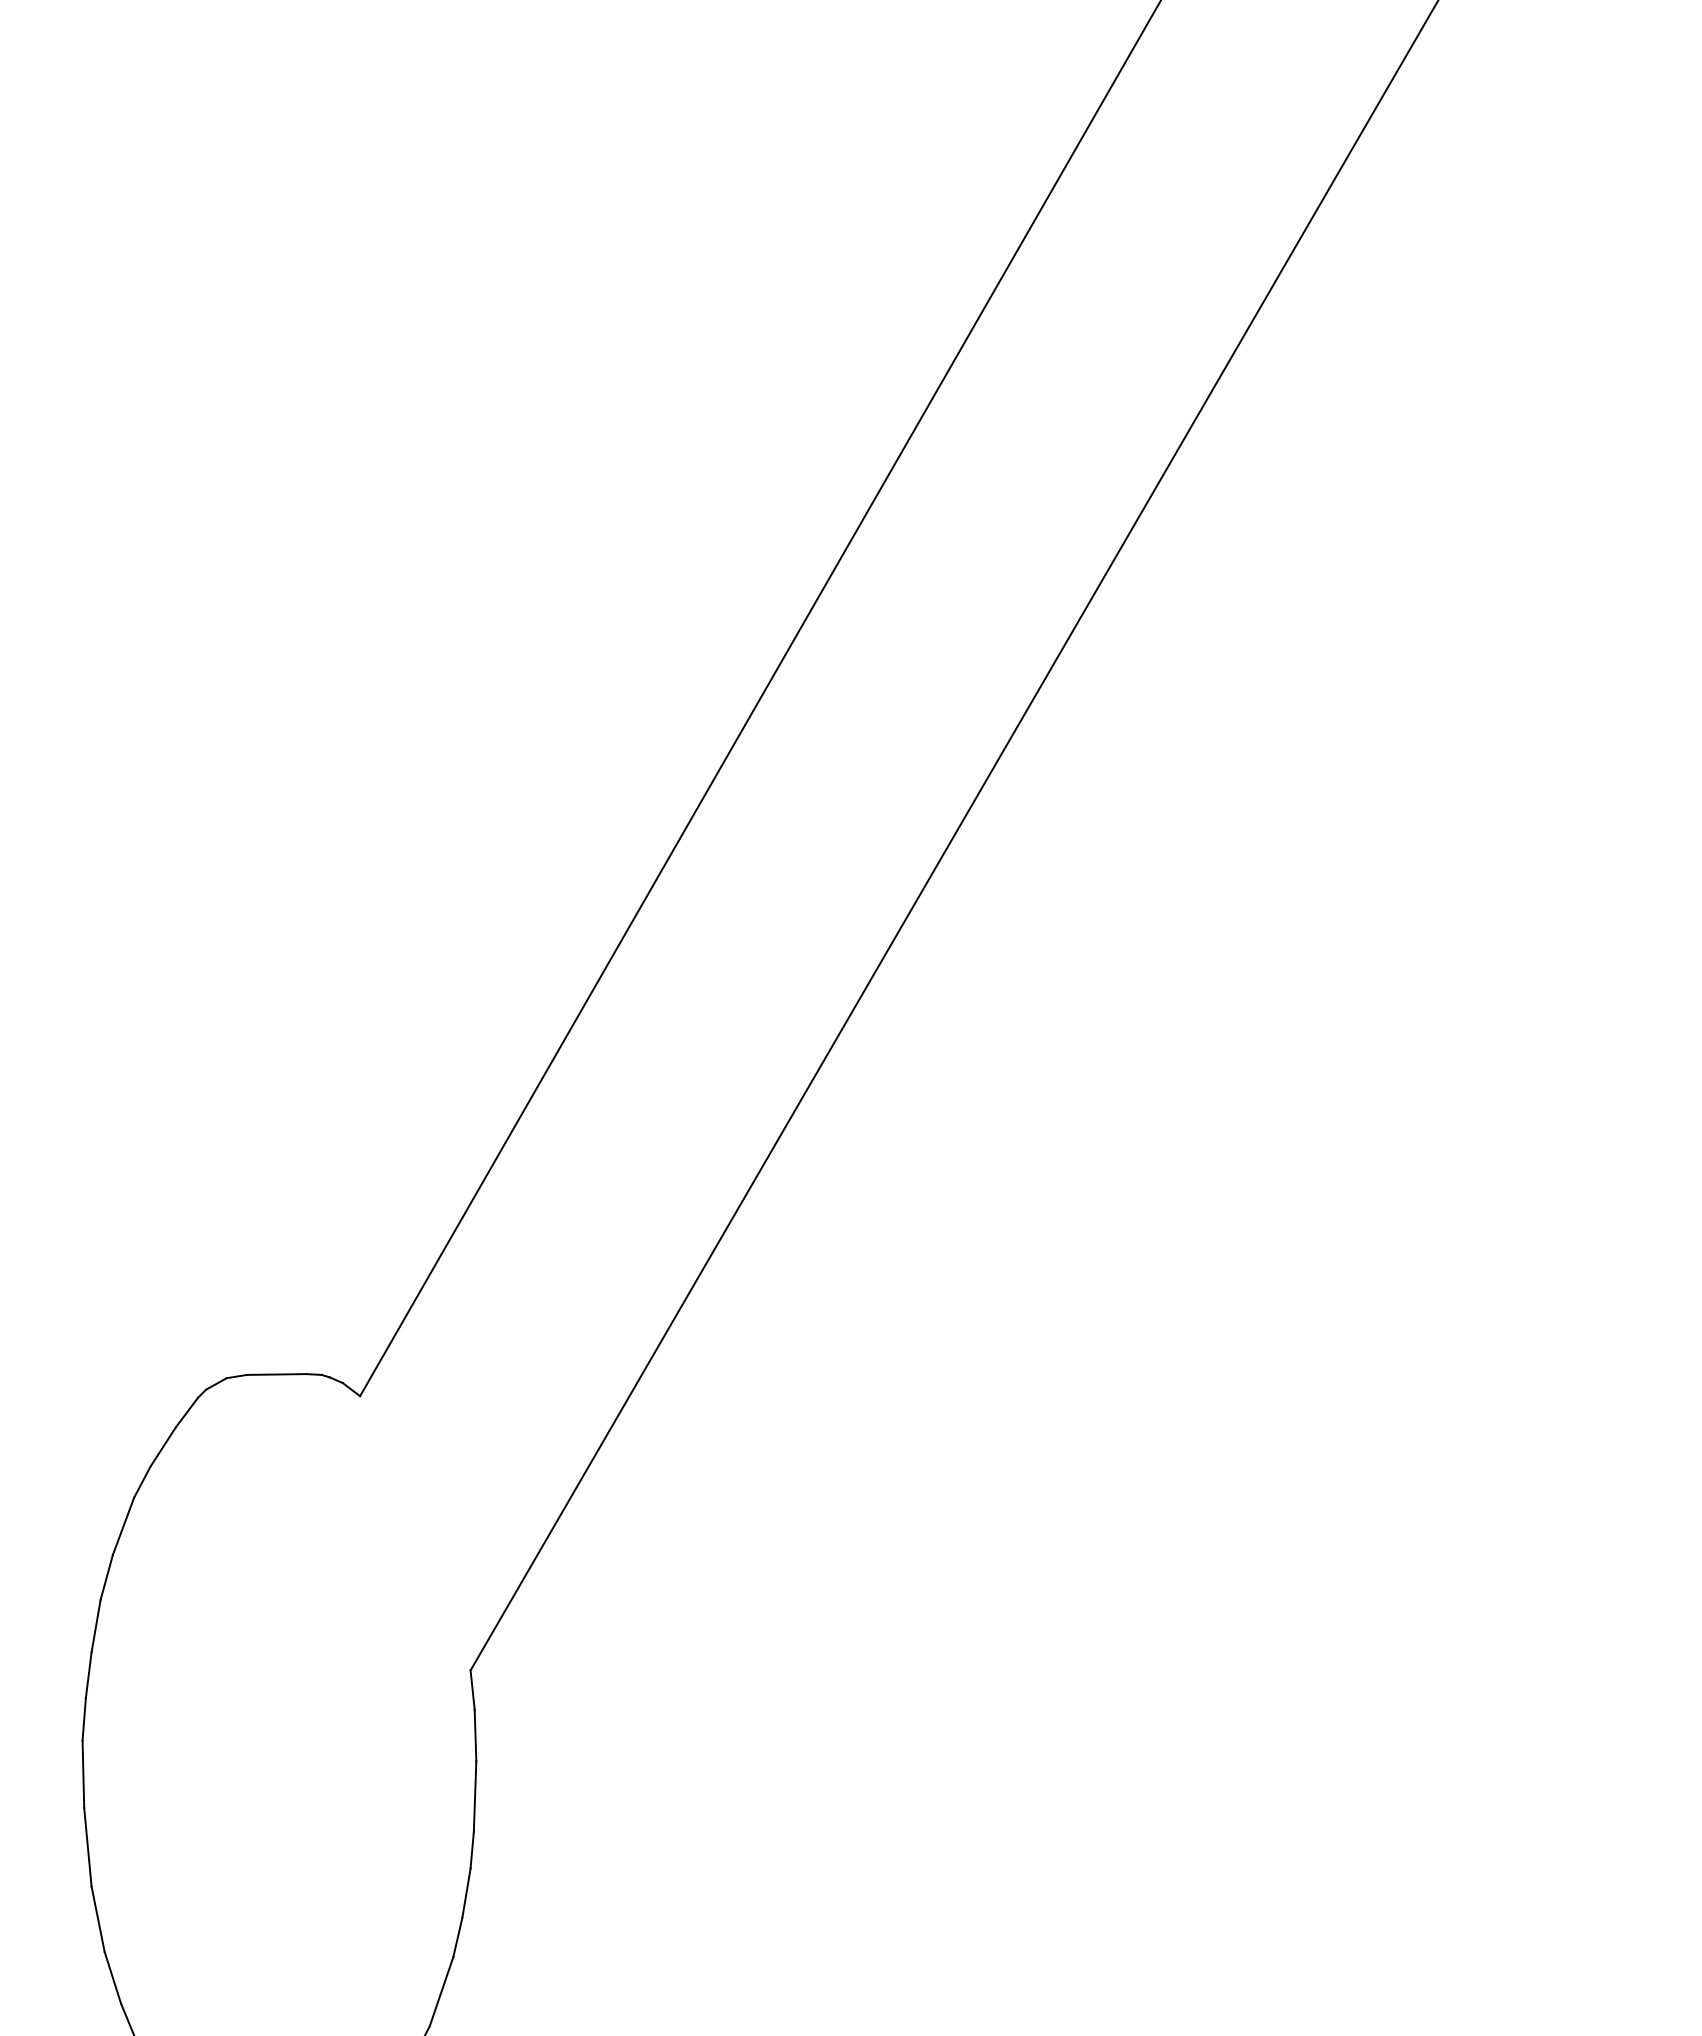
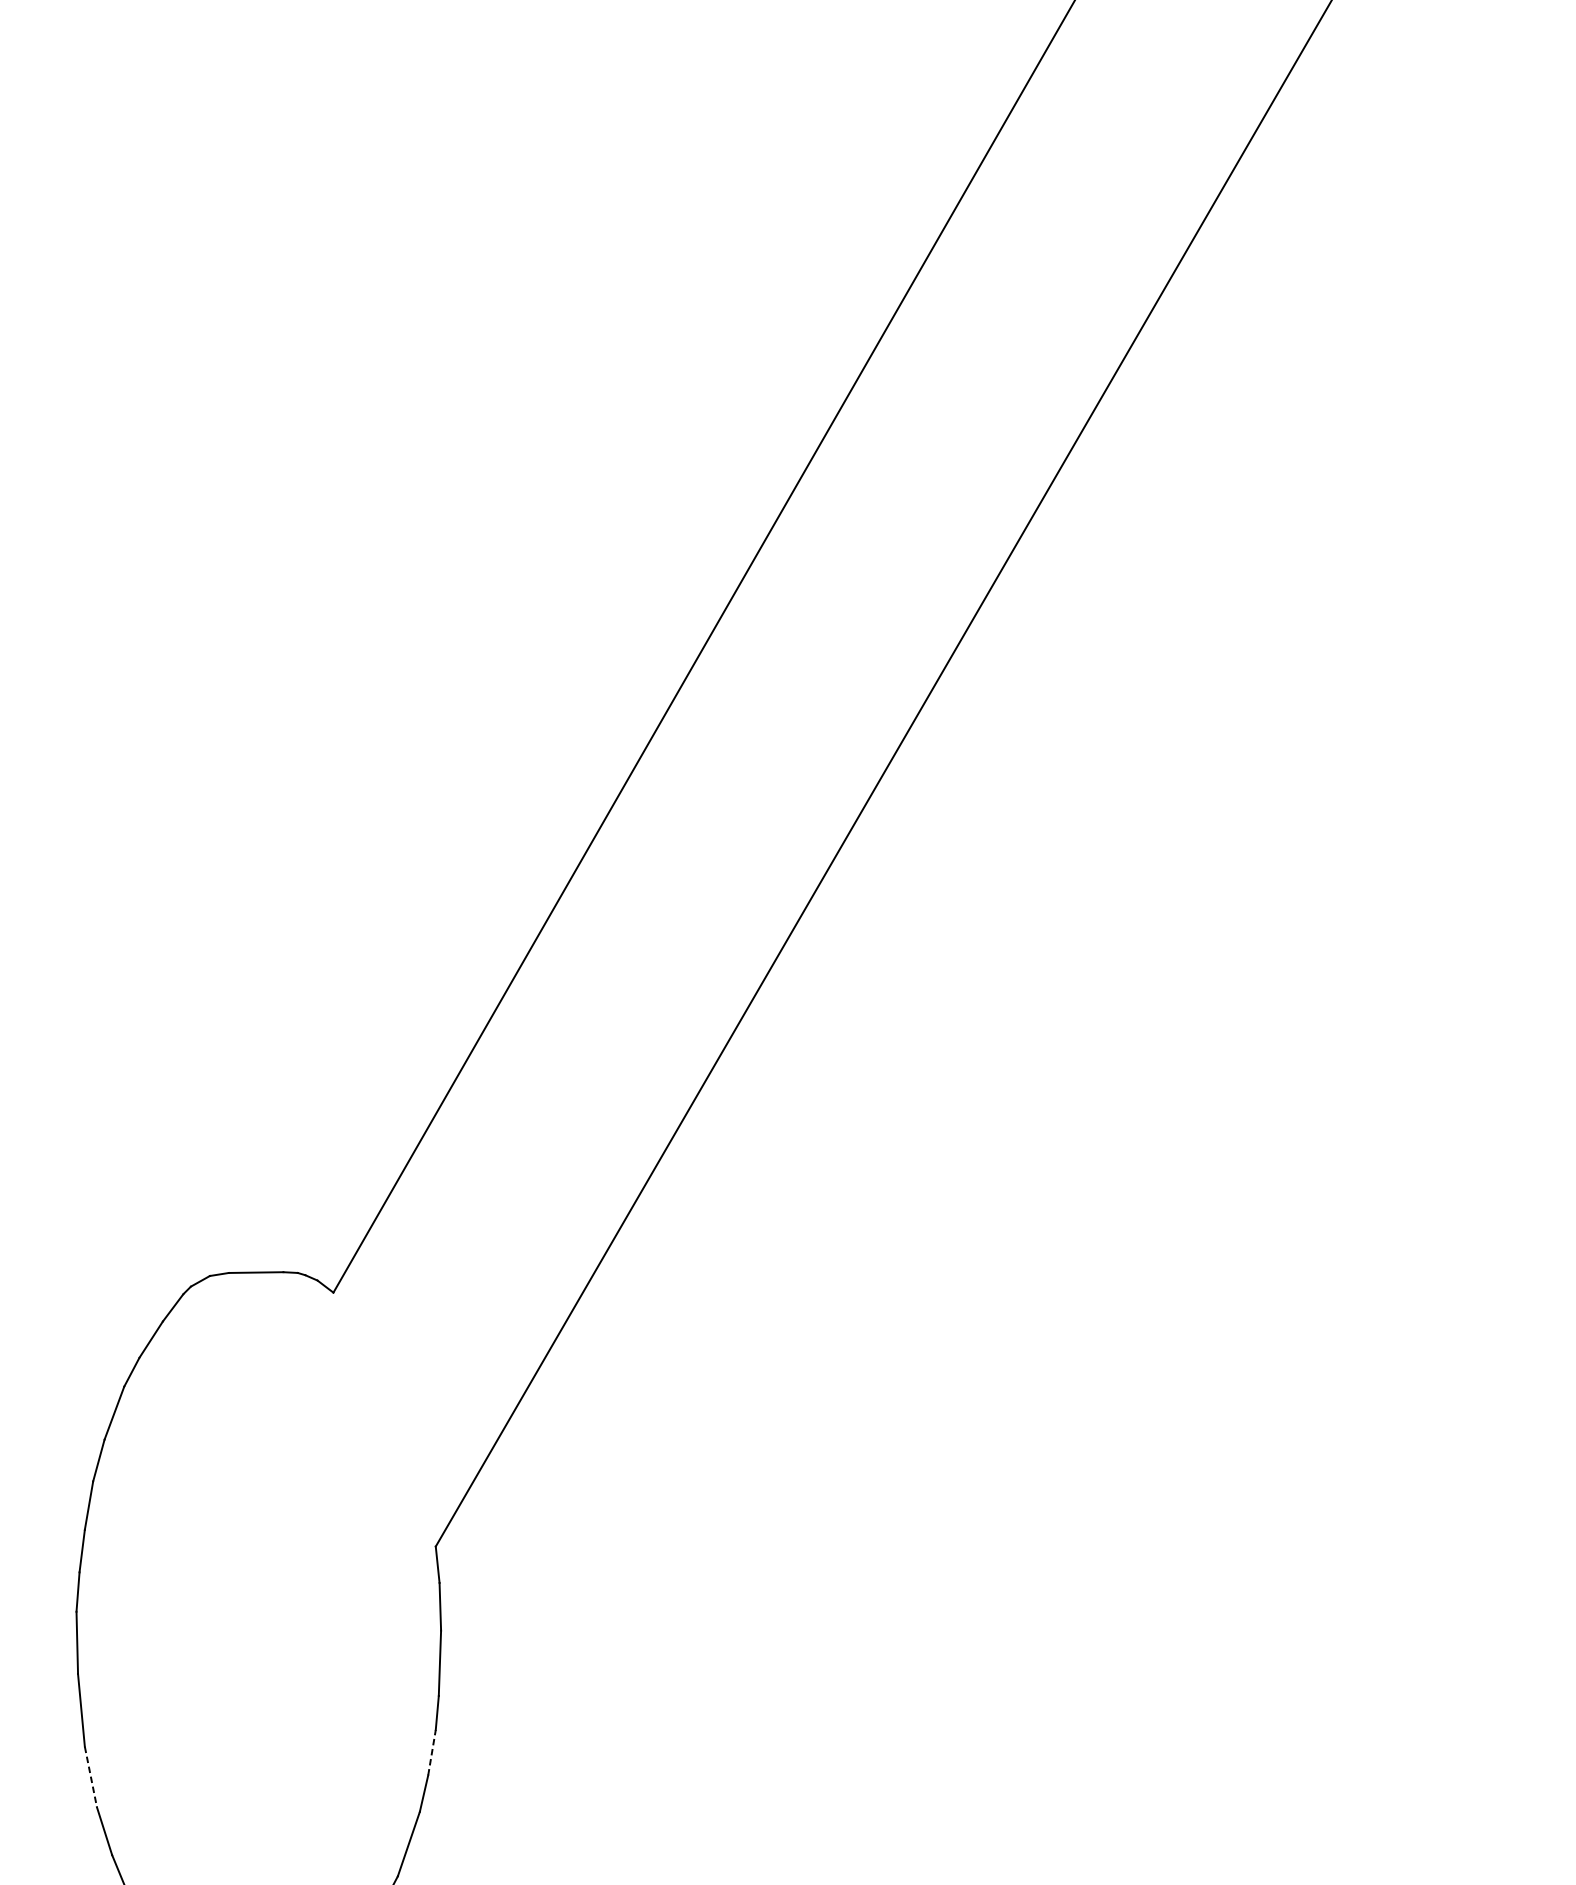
line: (466, 1893) -> (431, 1753), solid -> dashed
line: (98, 1919) -> (91, 1777), solid -> dashed

